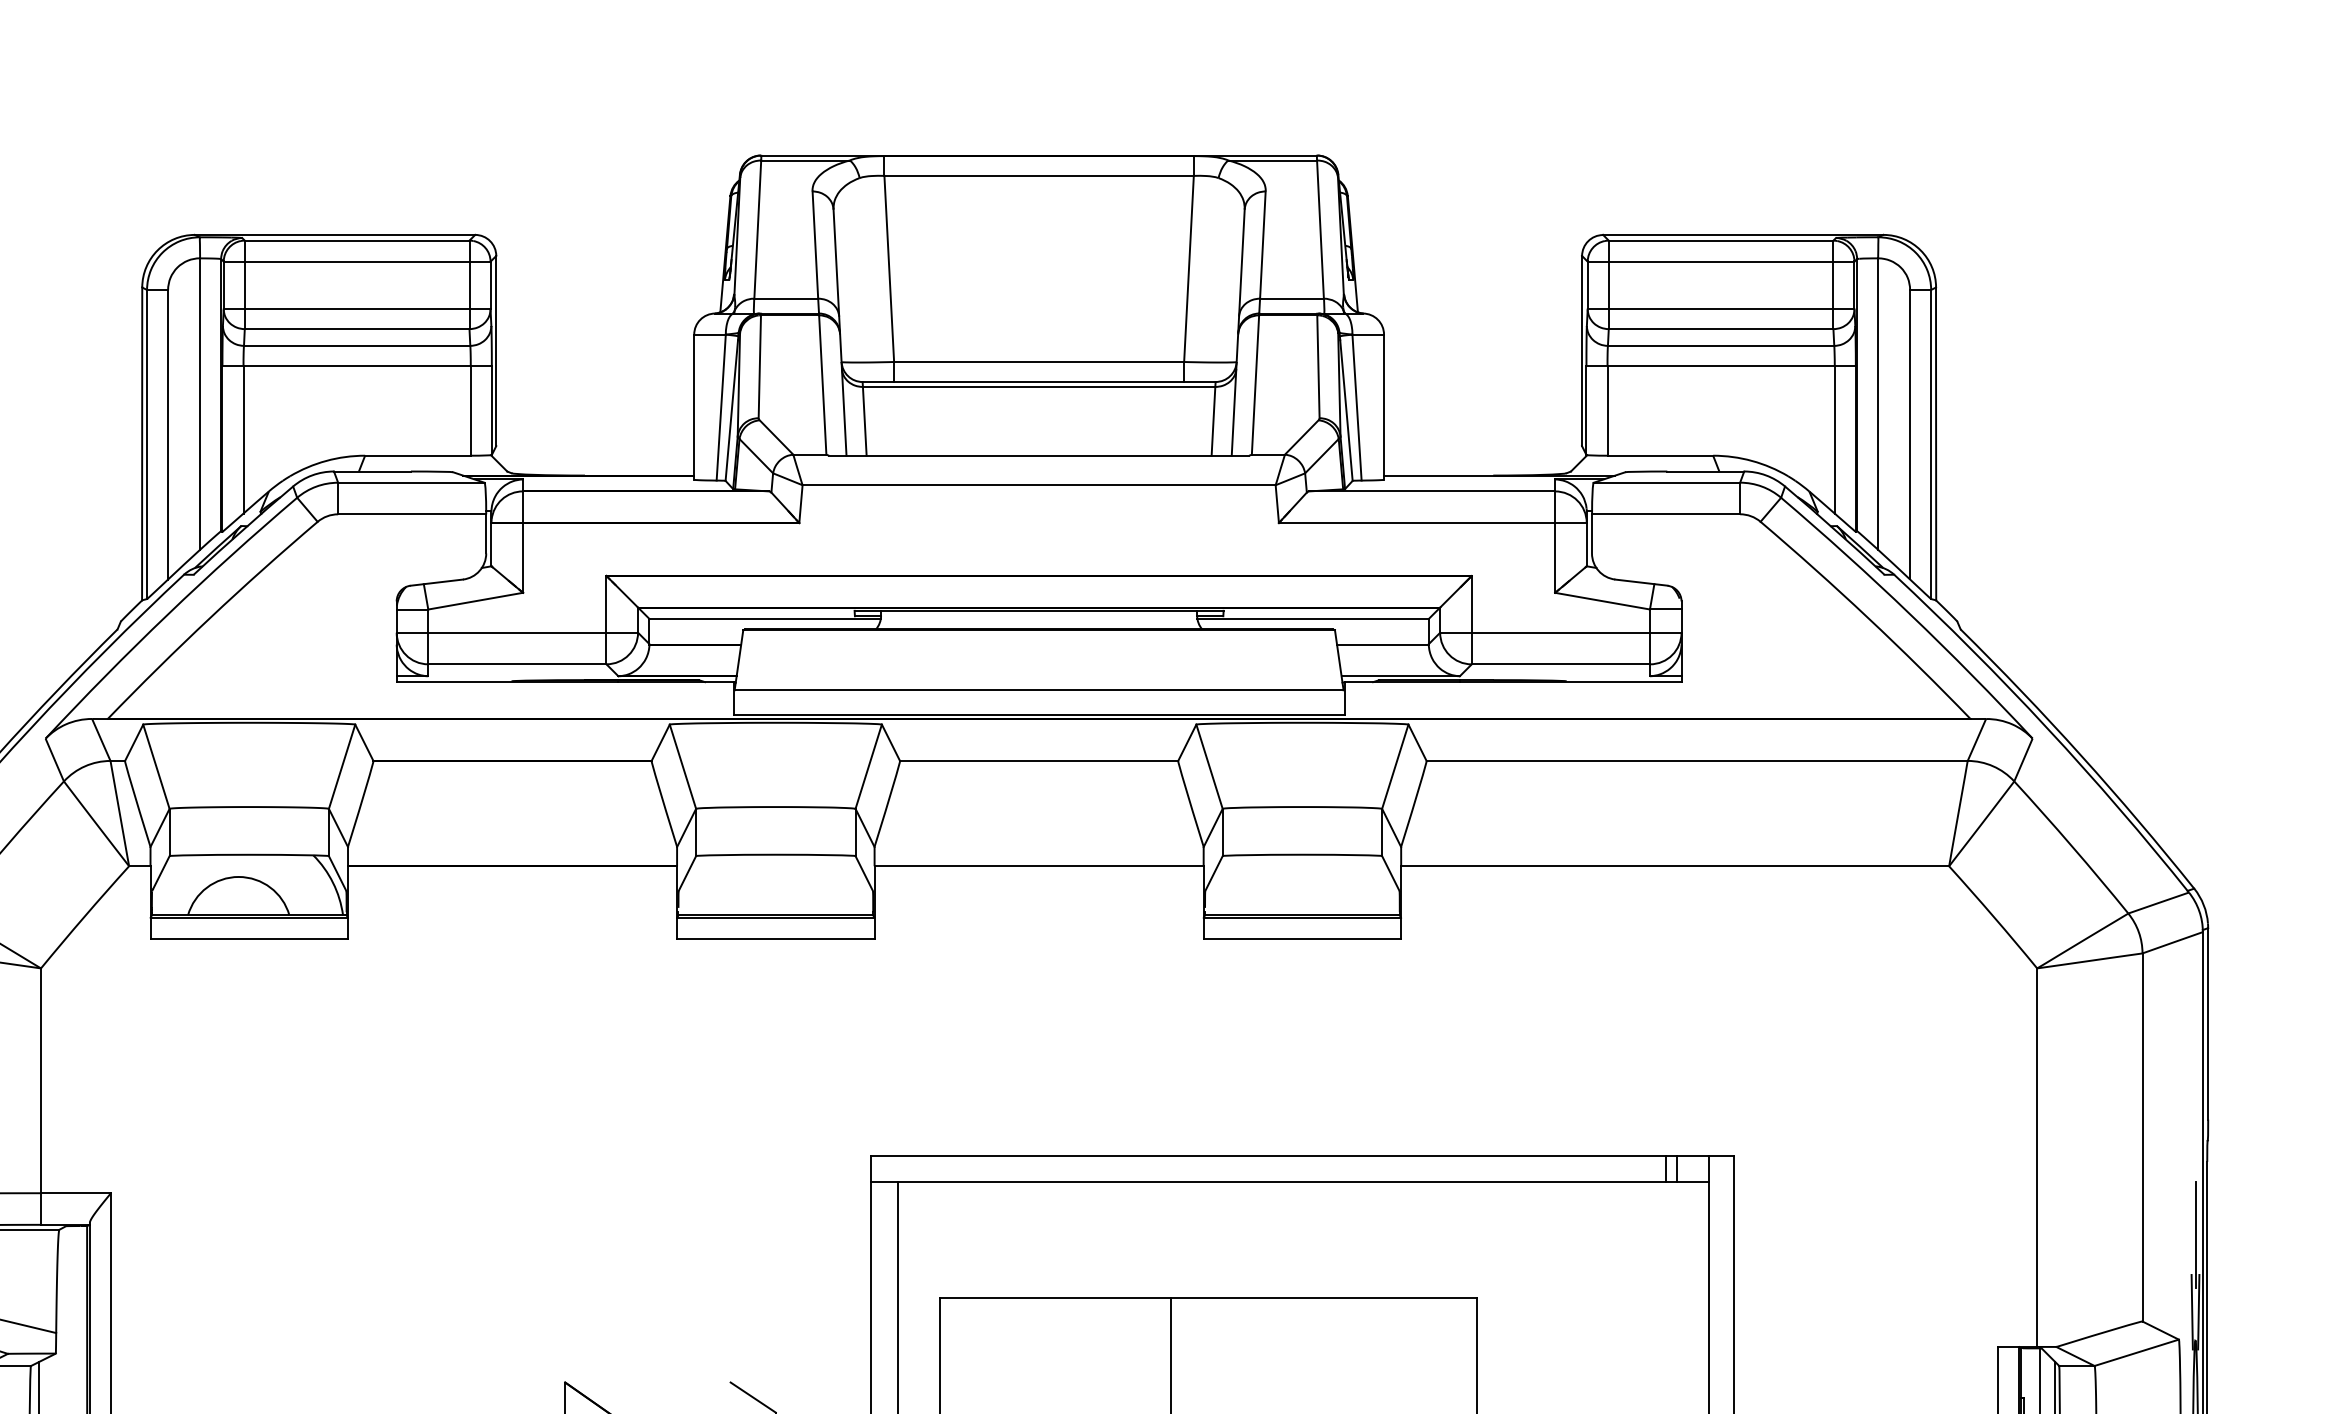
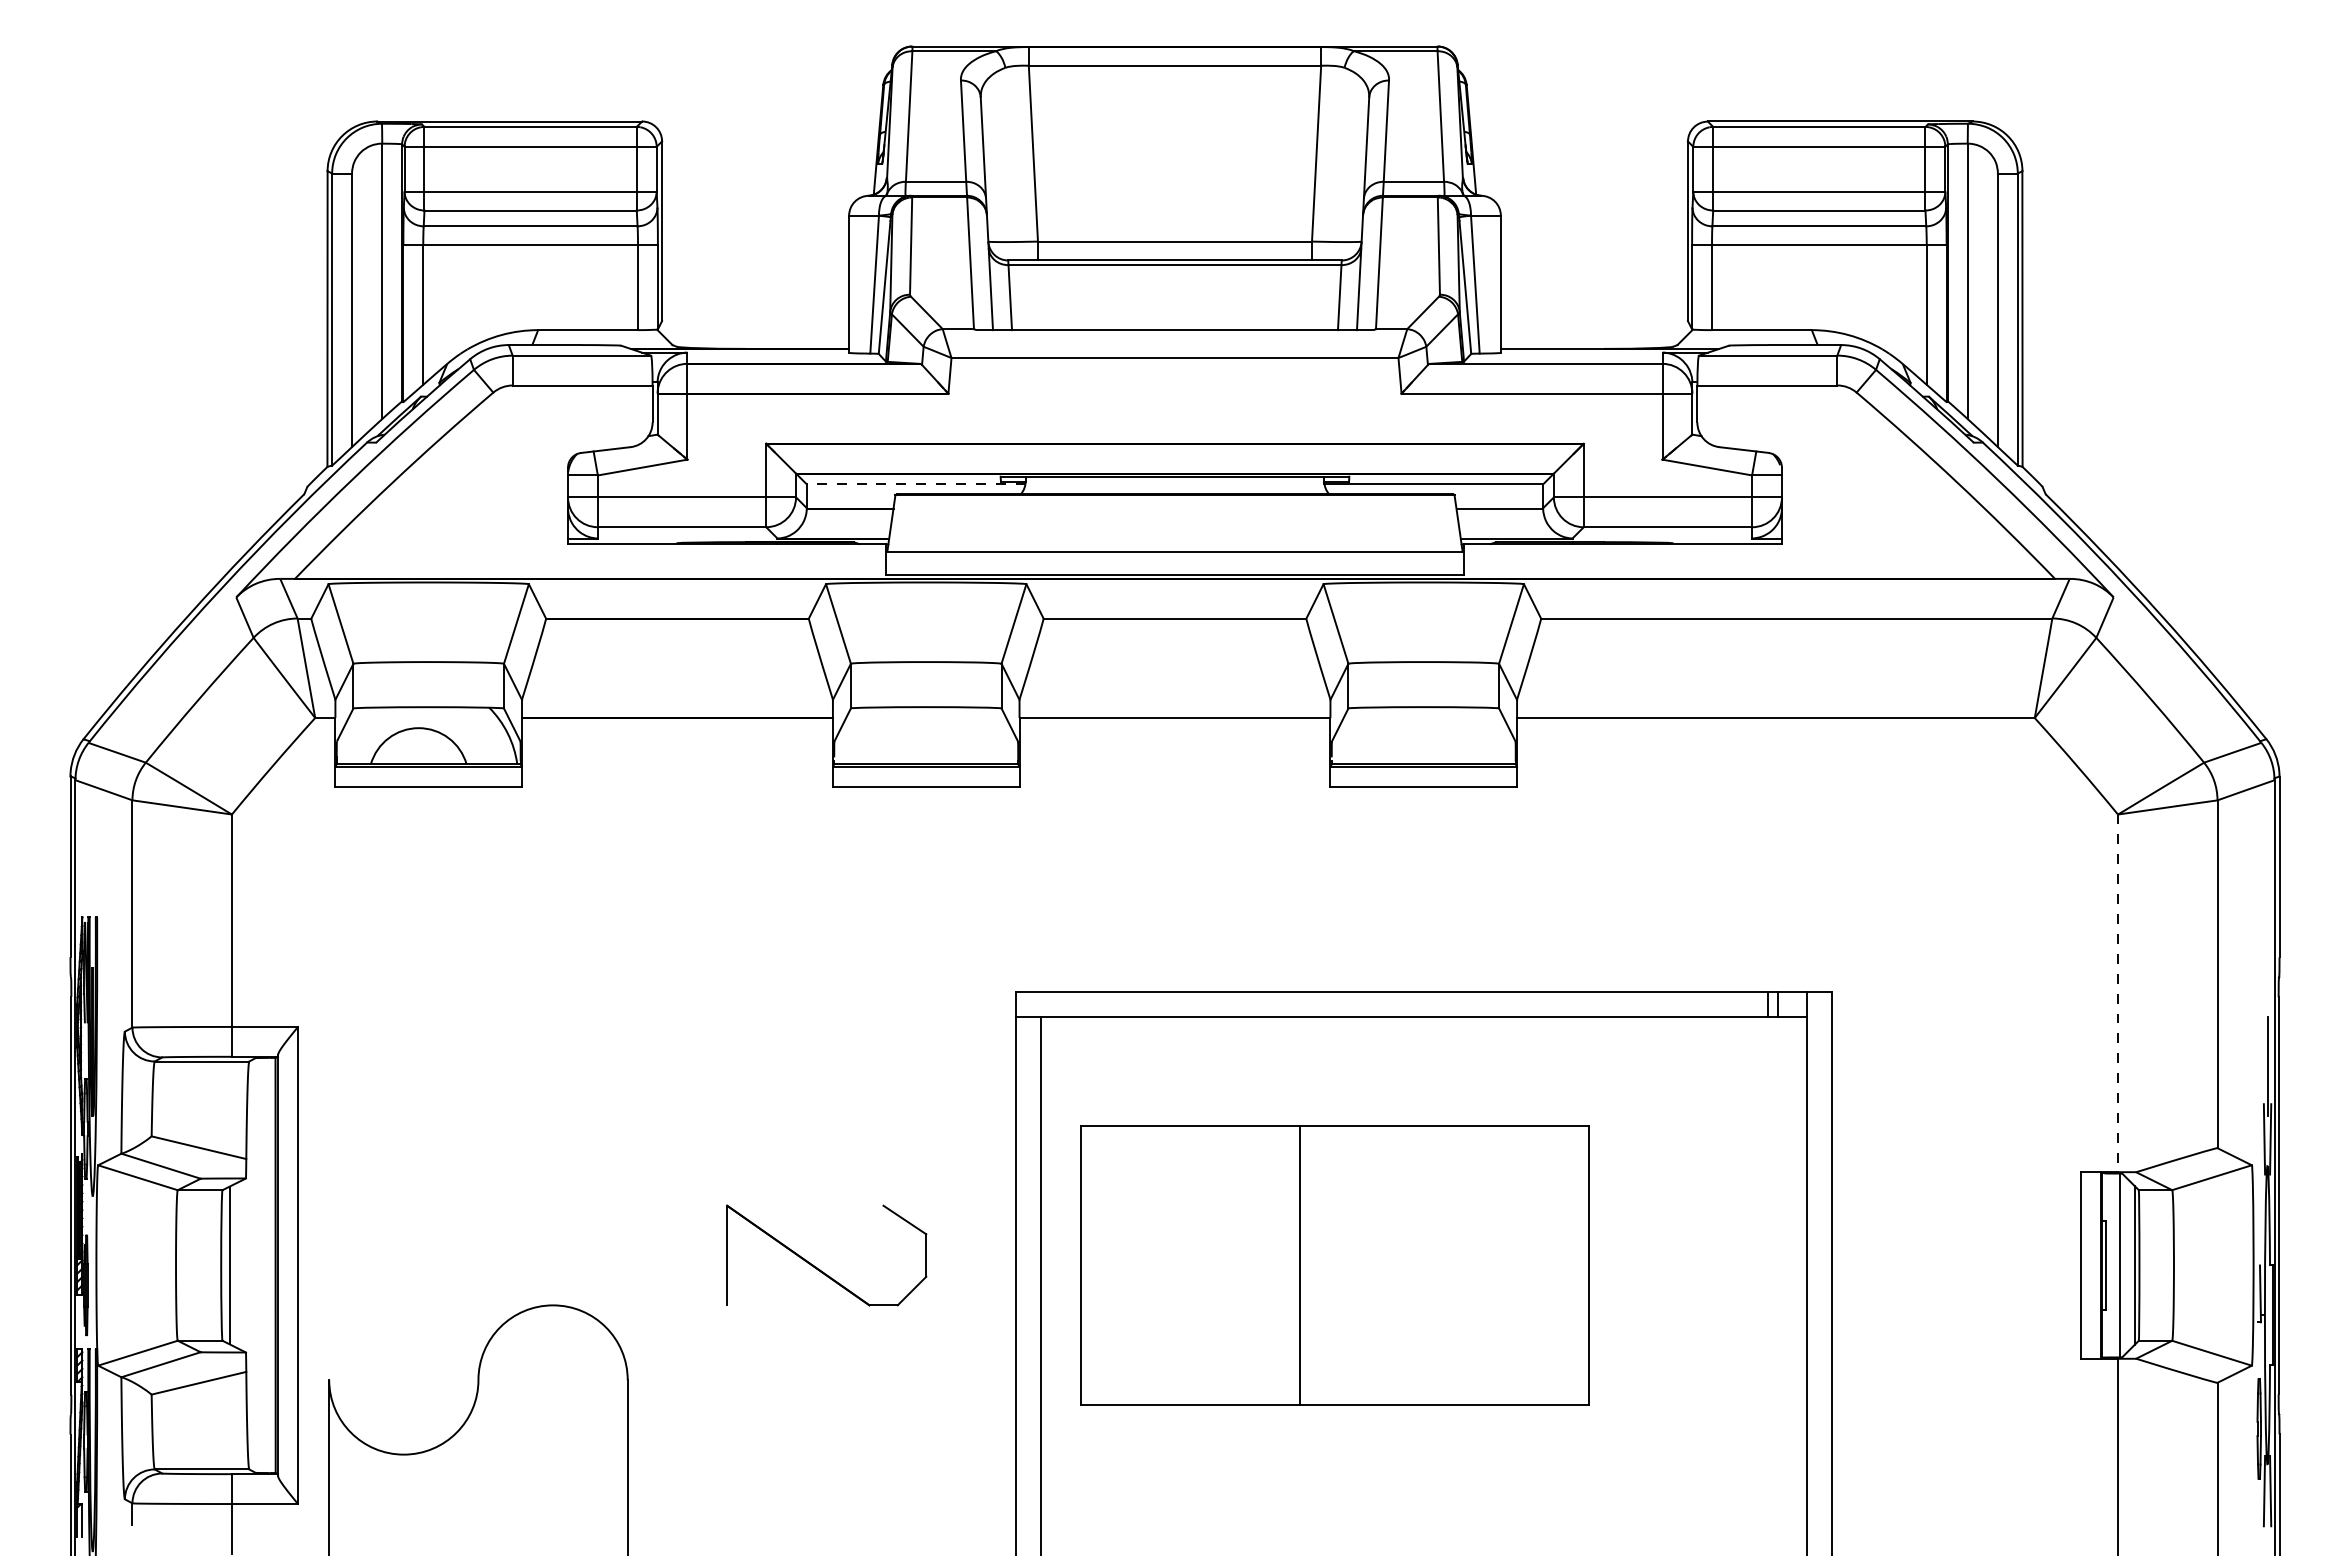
line: (764, 619) -> (915, 484), solid -> dashed
line: (2037, 1157) -> (2118, 993), solid -> dashed

